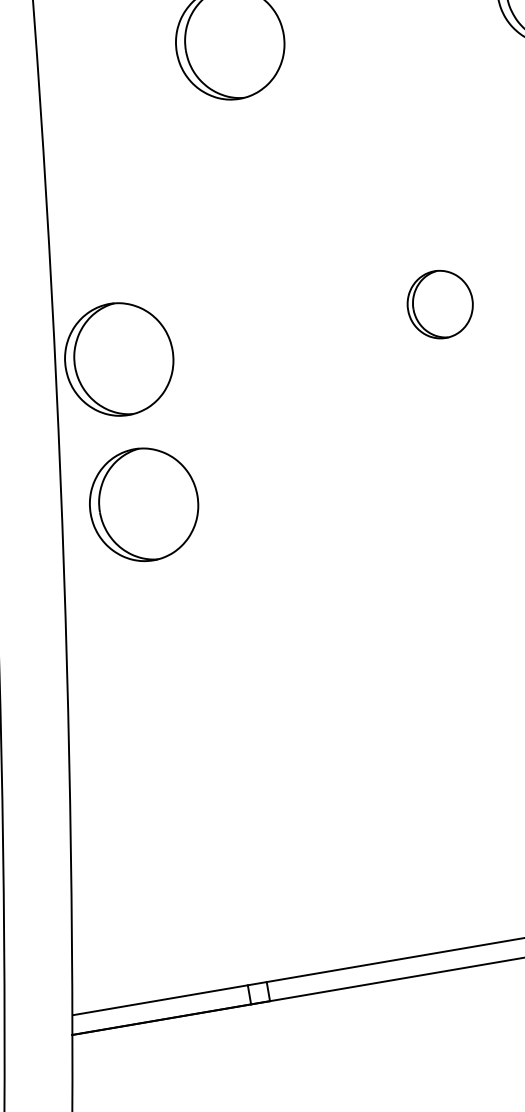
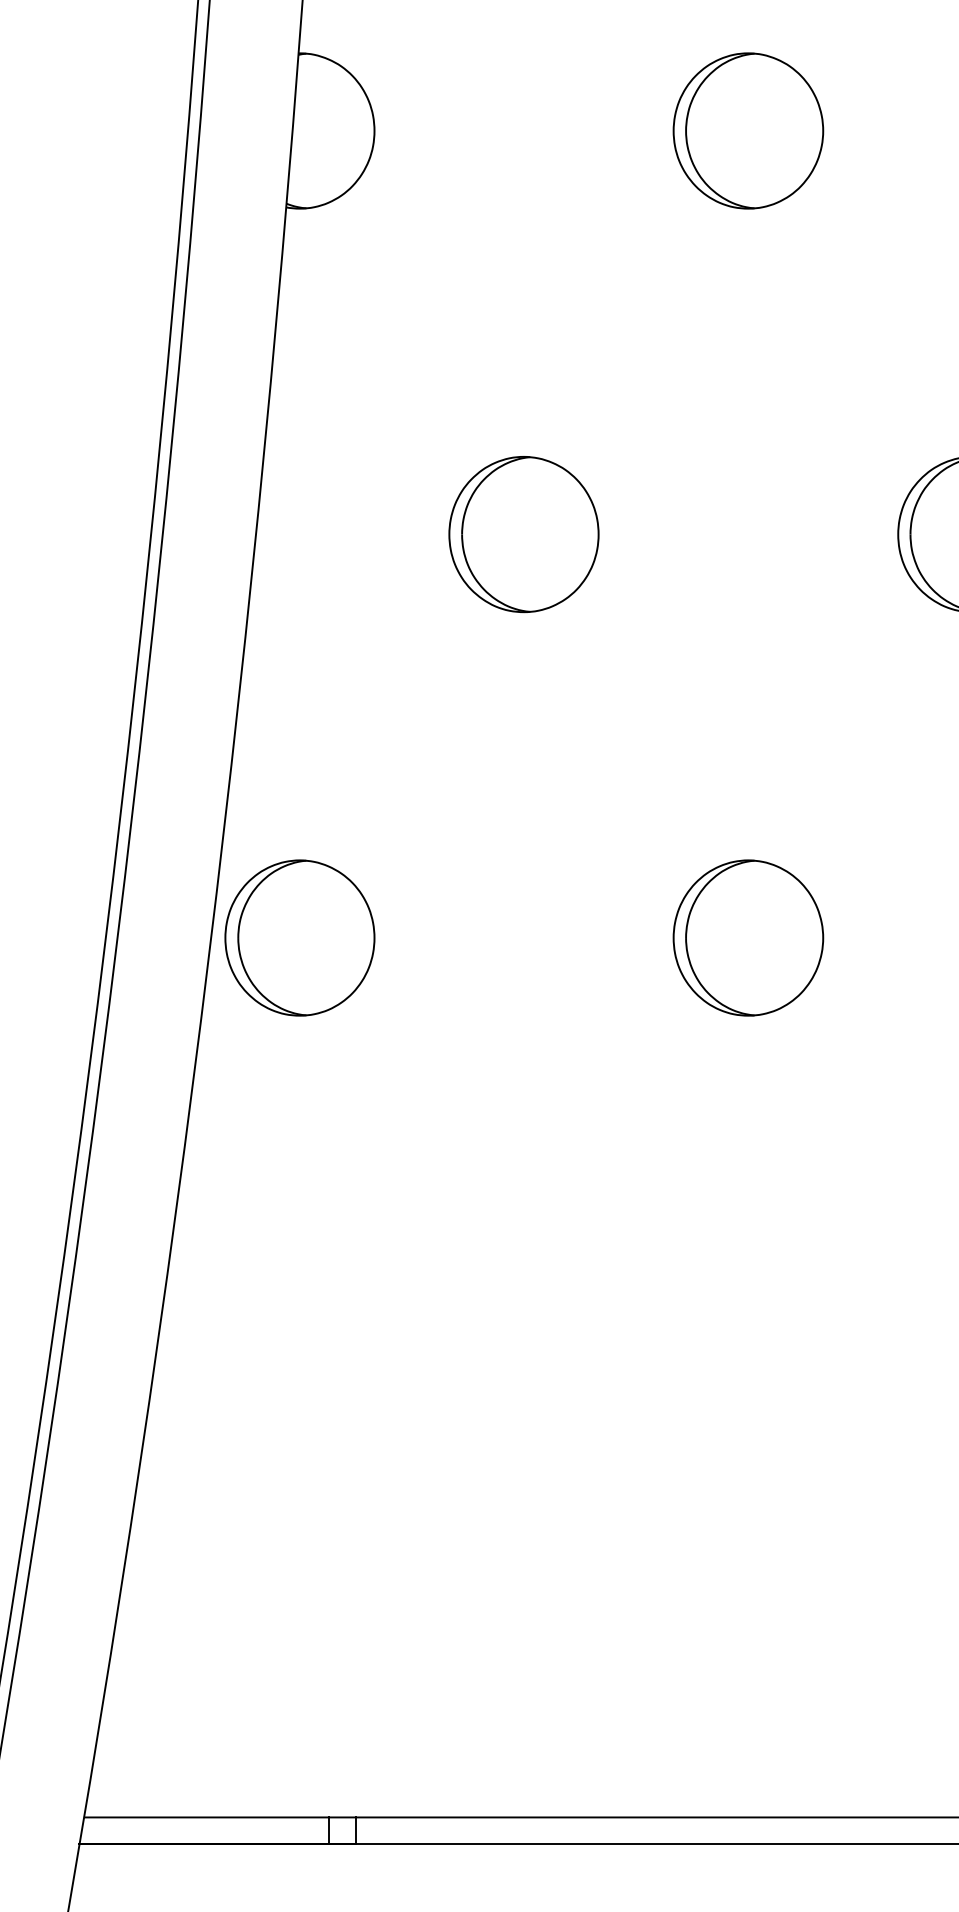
part: (440, 304) -> (748, 937), size x1.67
part: (143, 504) -> (299, 1140), removed

